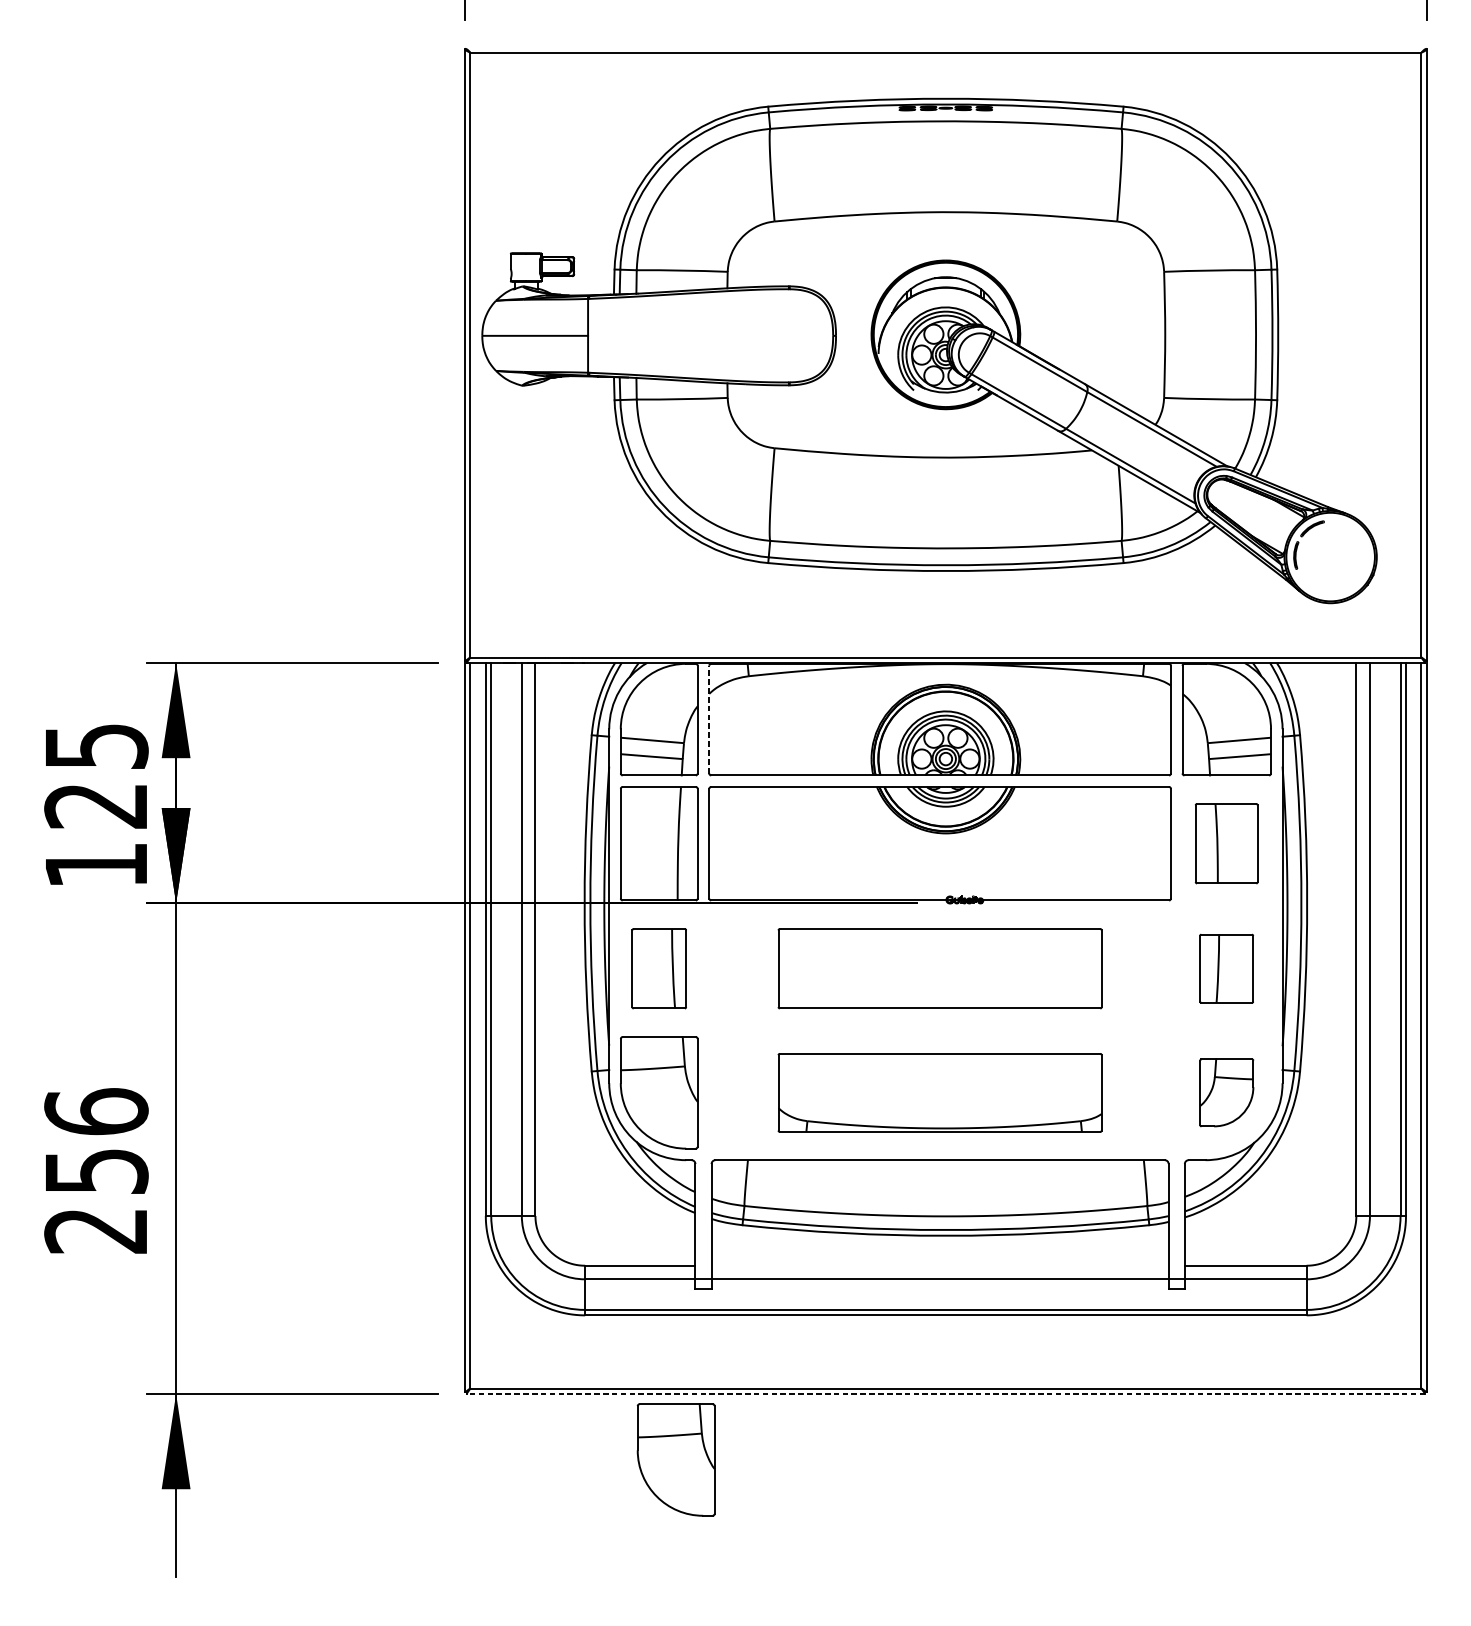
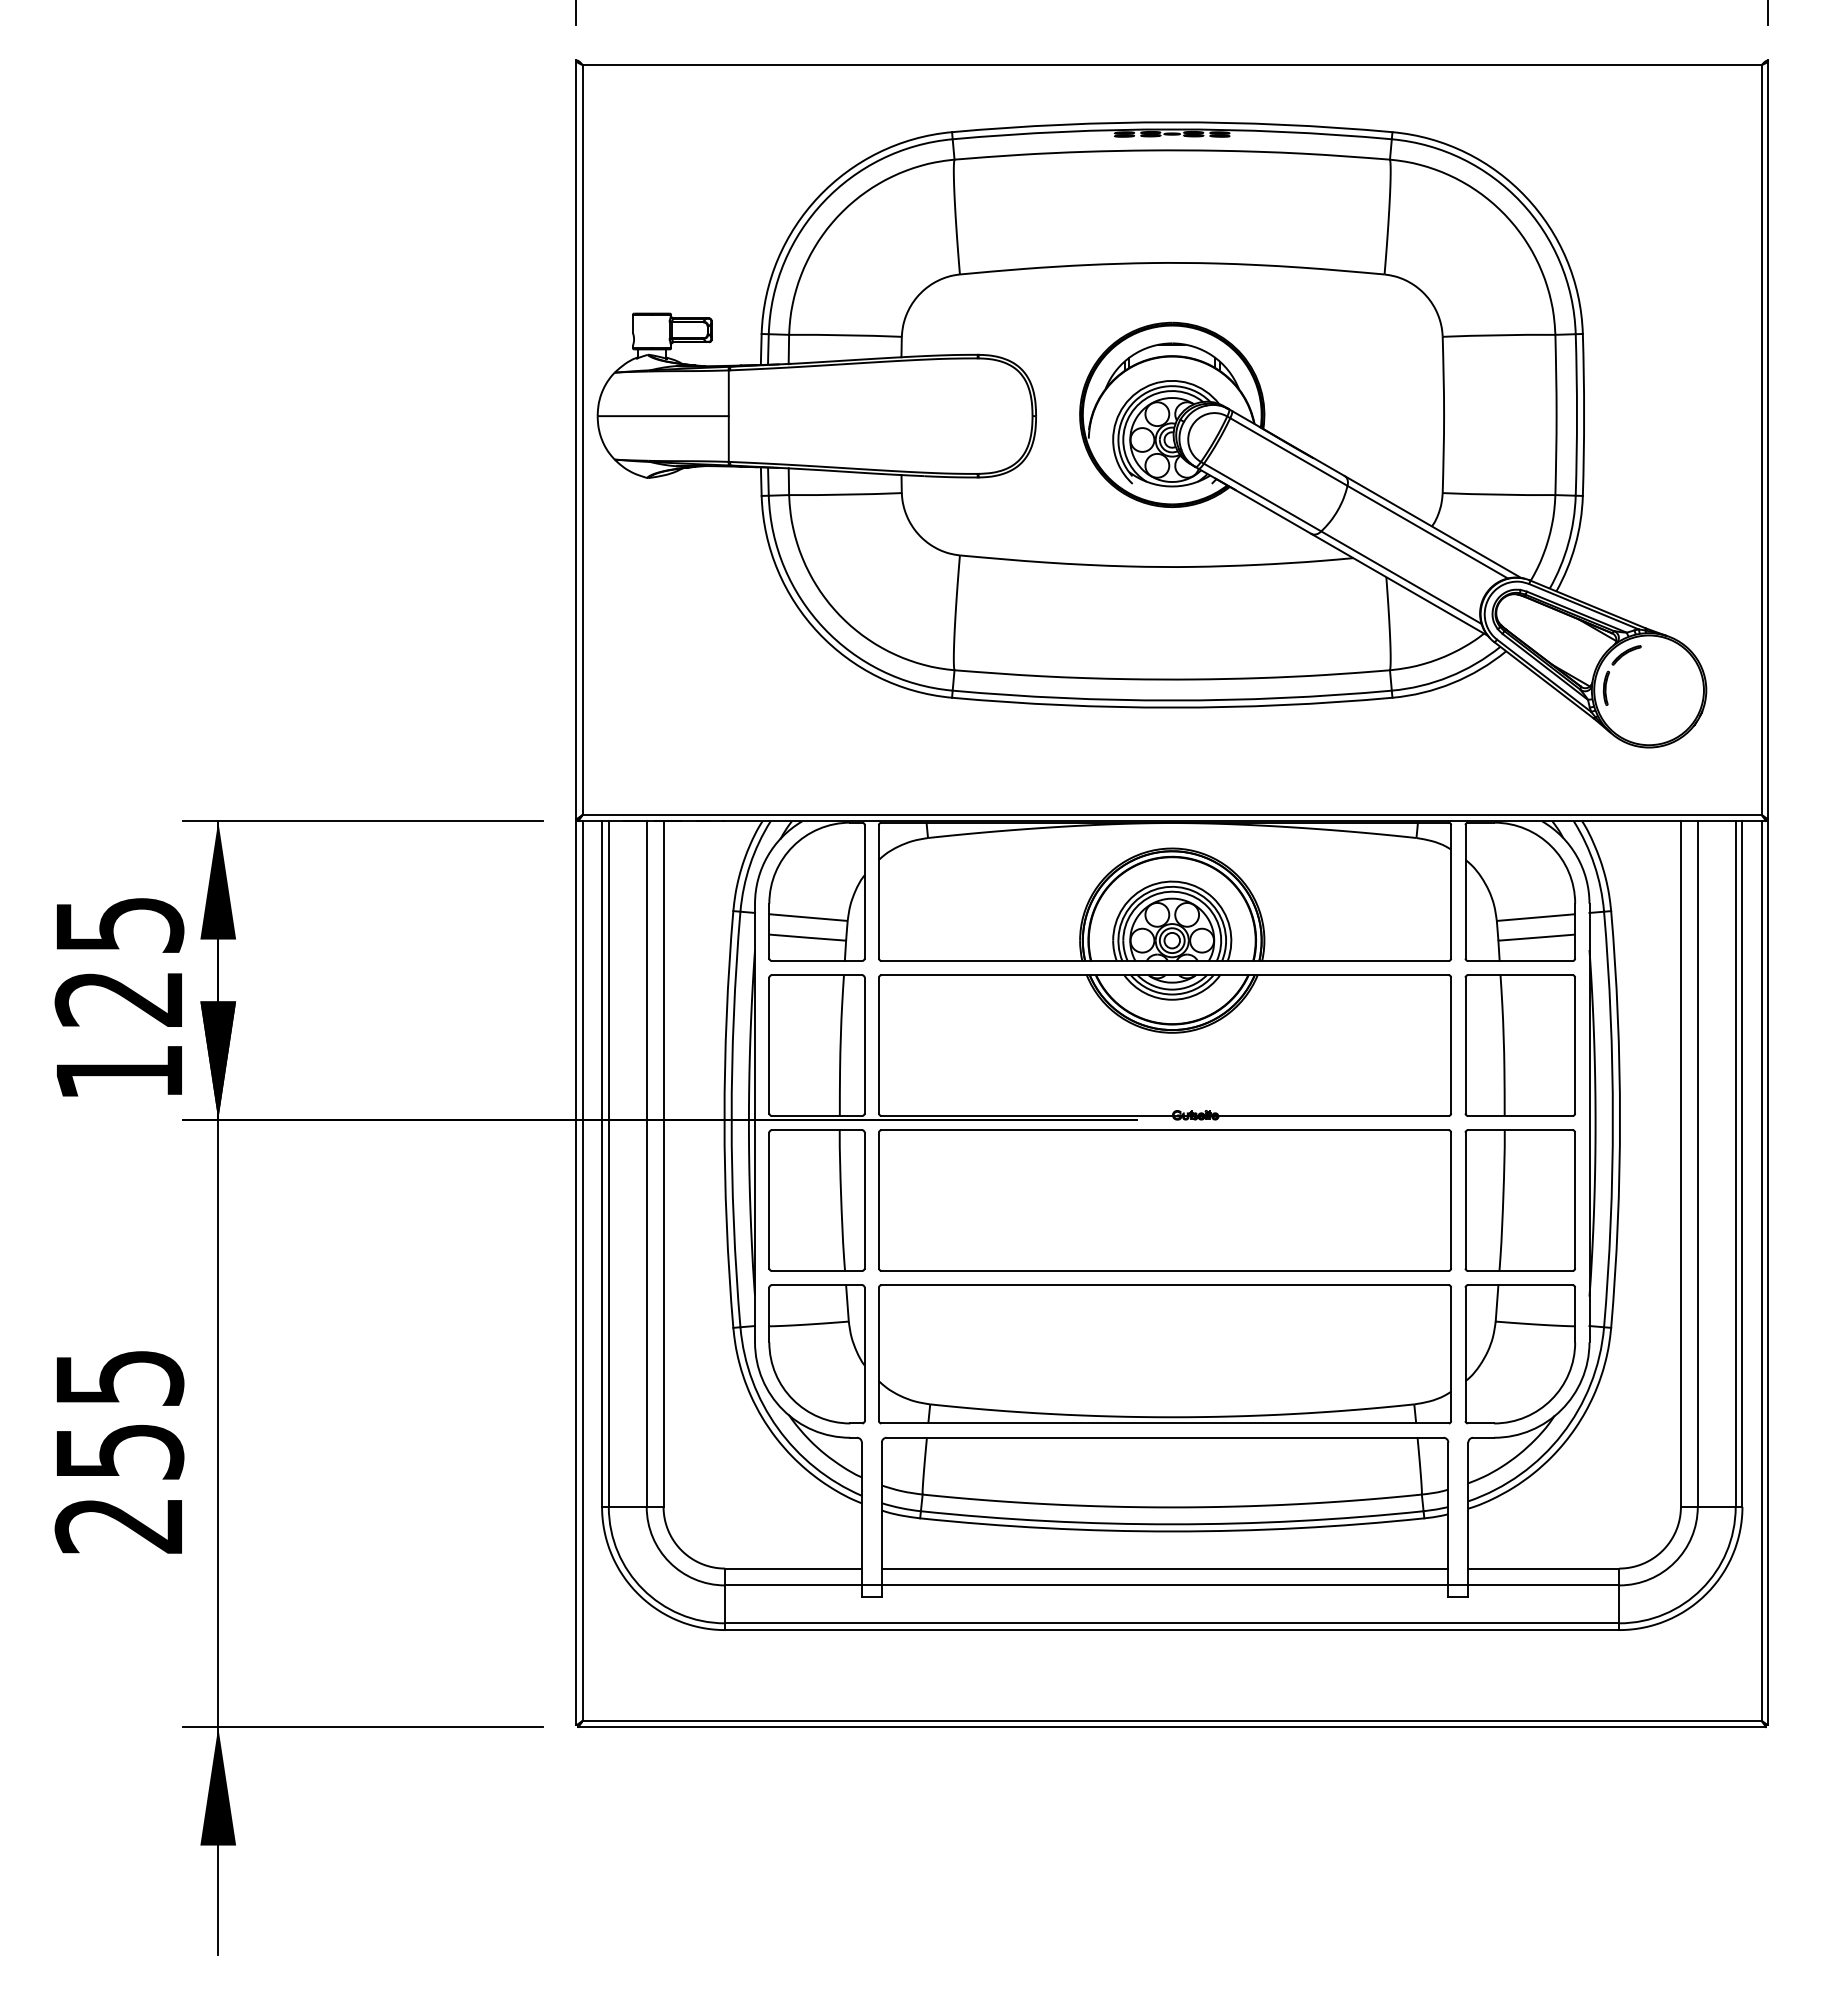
line: (709, 719) -> (879, 891), dashed -> solid
part: (1226, 843) -> (1519, 1045), size x1.43
part: (658, 968) -> (816, 1200), size x1.43
part: (939, 968) -> (1164, 1200), size x1.43
part: (1226, 968) -> (1519, 1200), size x1.67
part: (939, 1092) -> (1164, 1354), size x1.43
part: (1226, 1092) -> (1520, 1354), size x1.67
text: (96, 1111) -> (119, 1377), 256 -> 255
line: (939, 1265) -> (1164, 1568), added
line: (946, 1393) -> (1172, 1727), dashed -> solid
part: (675, 1460) -> (837, 1809), removed

